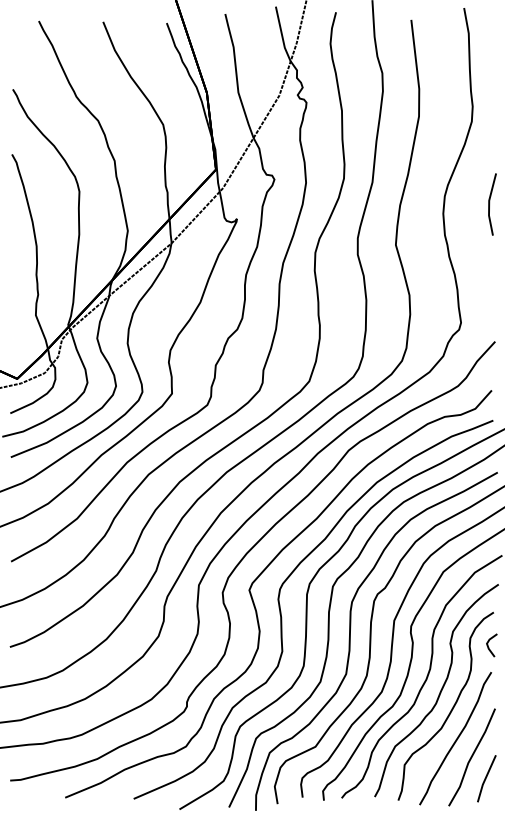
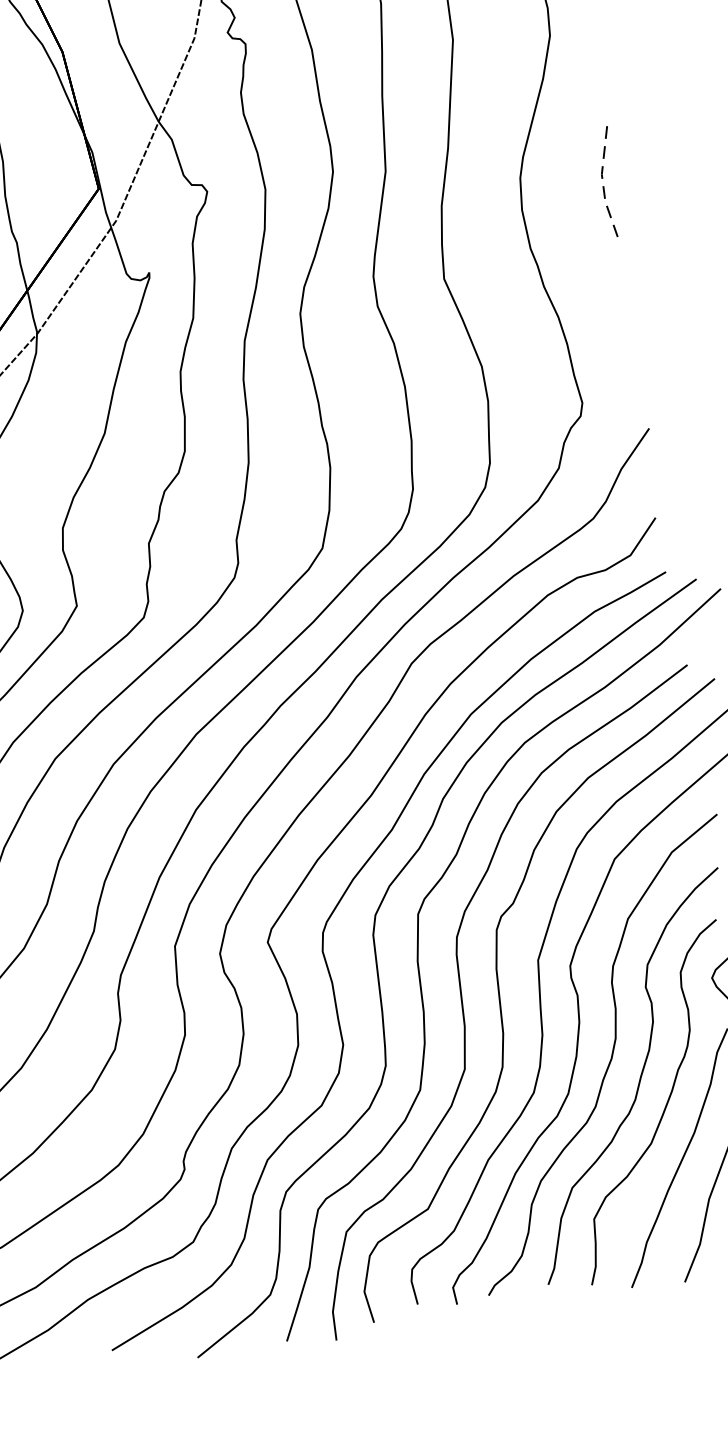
line: (489, 203) -> (603, 179), solid -> dashed

